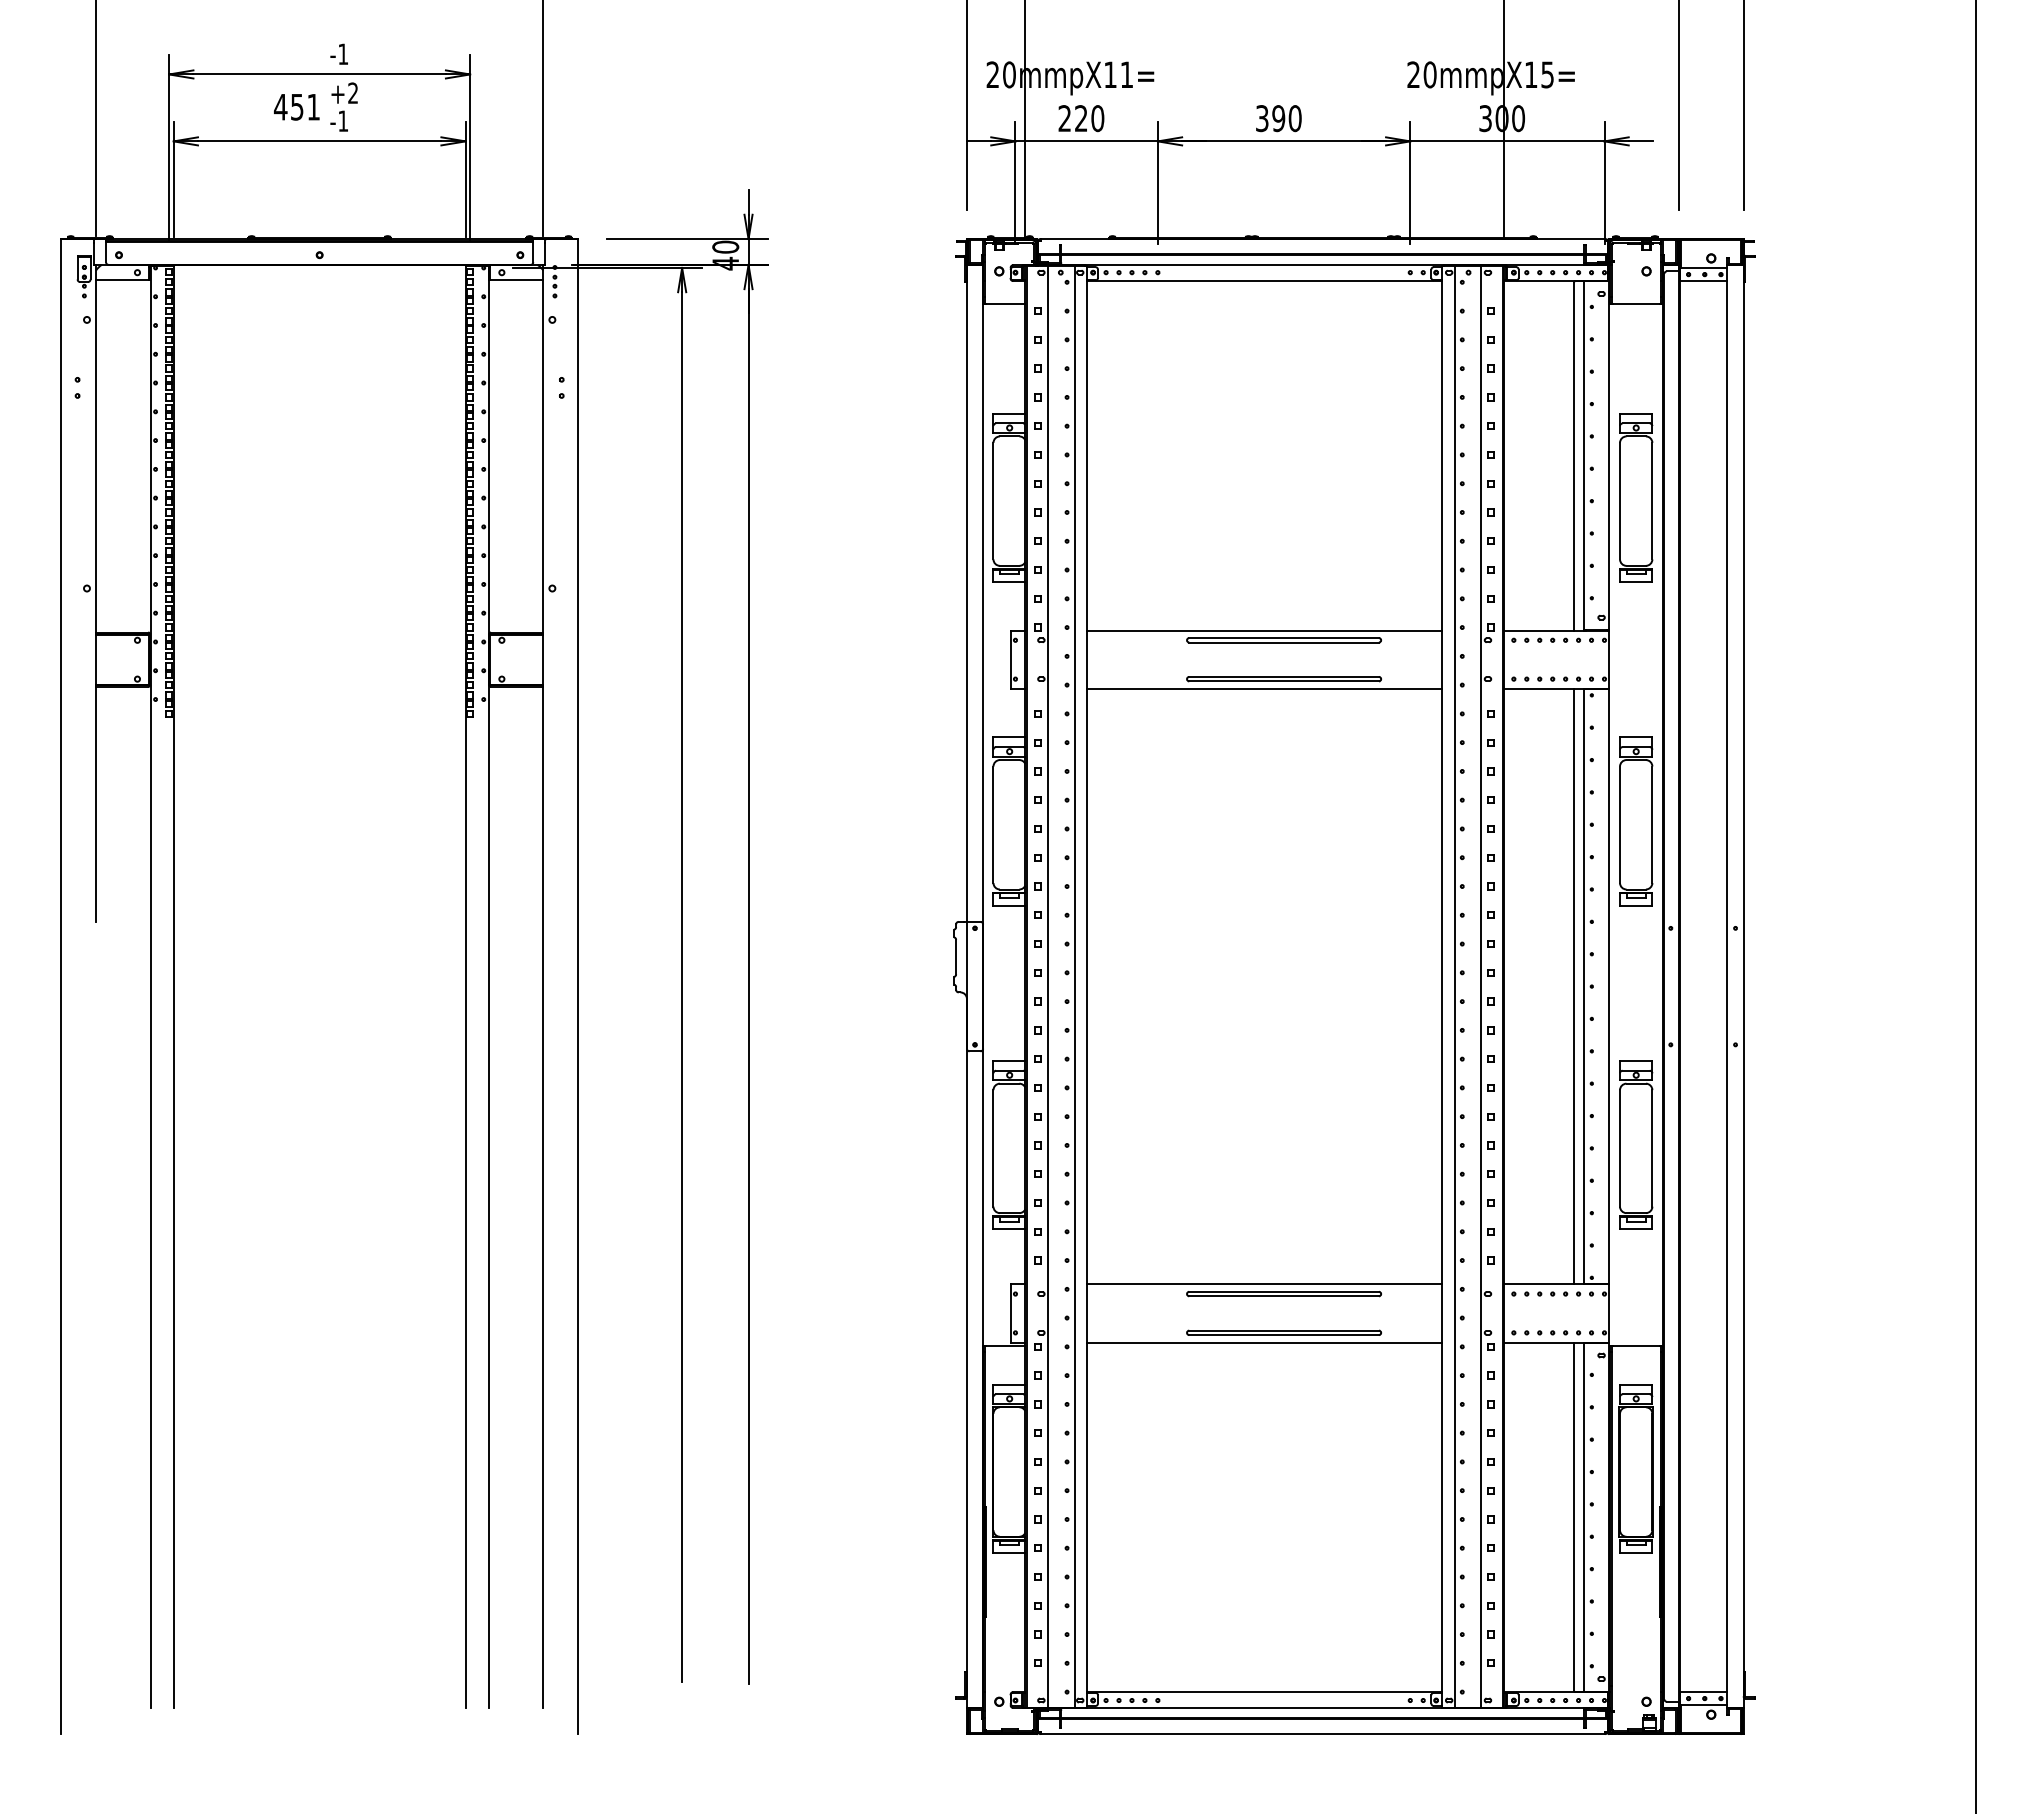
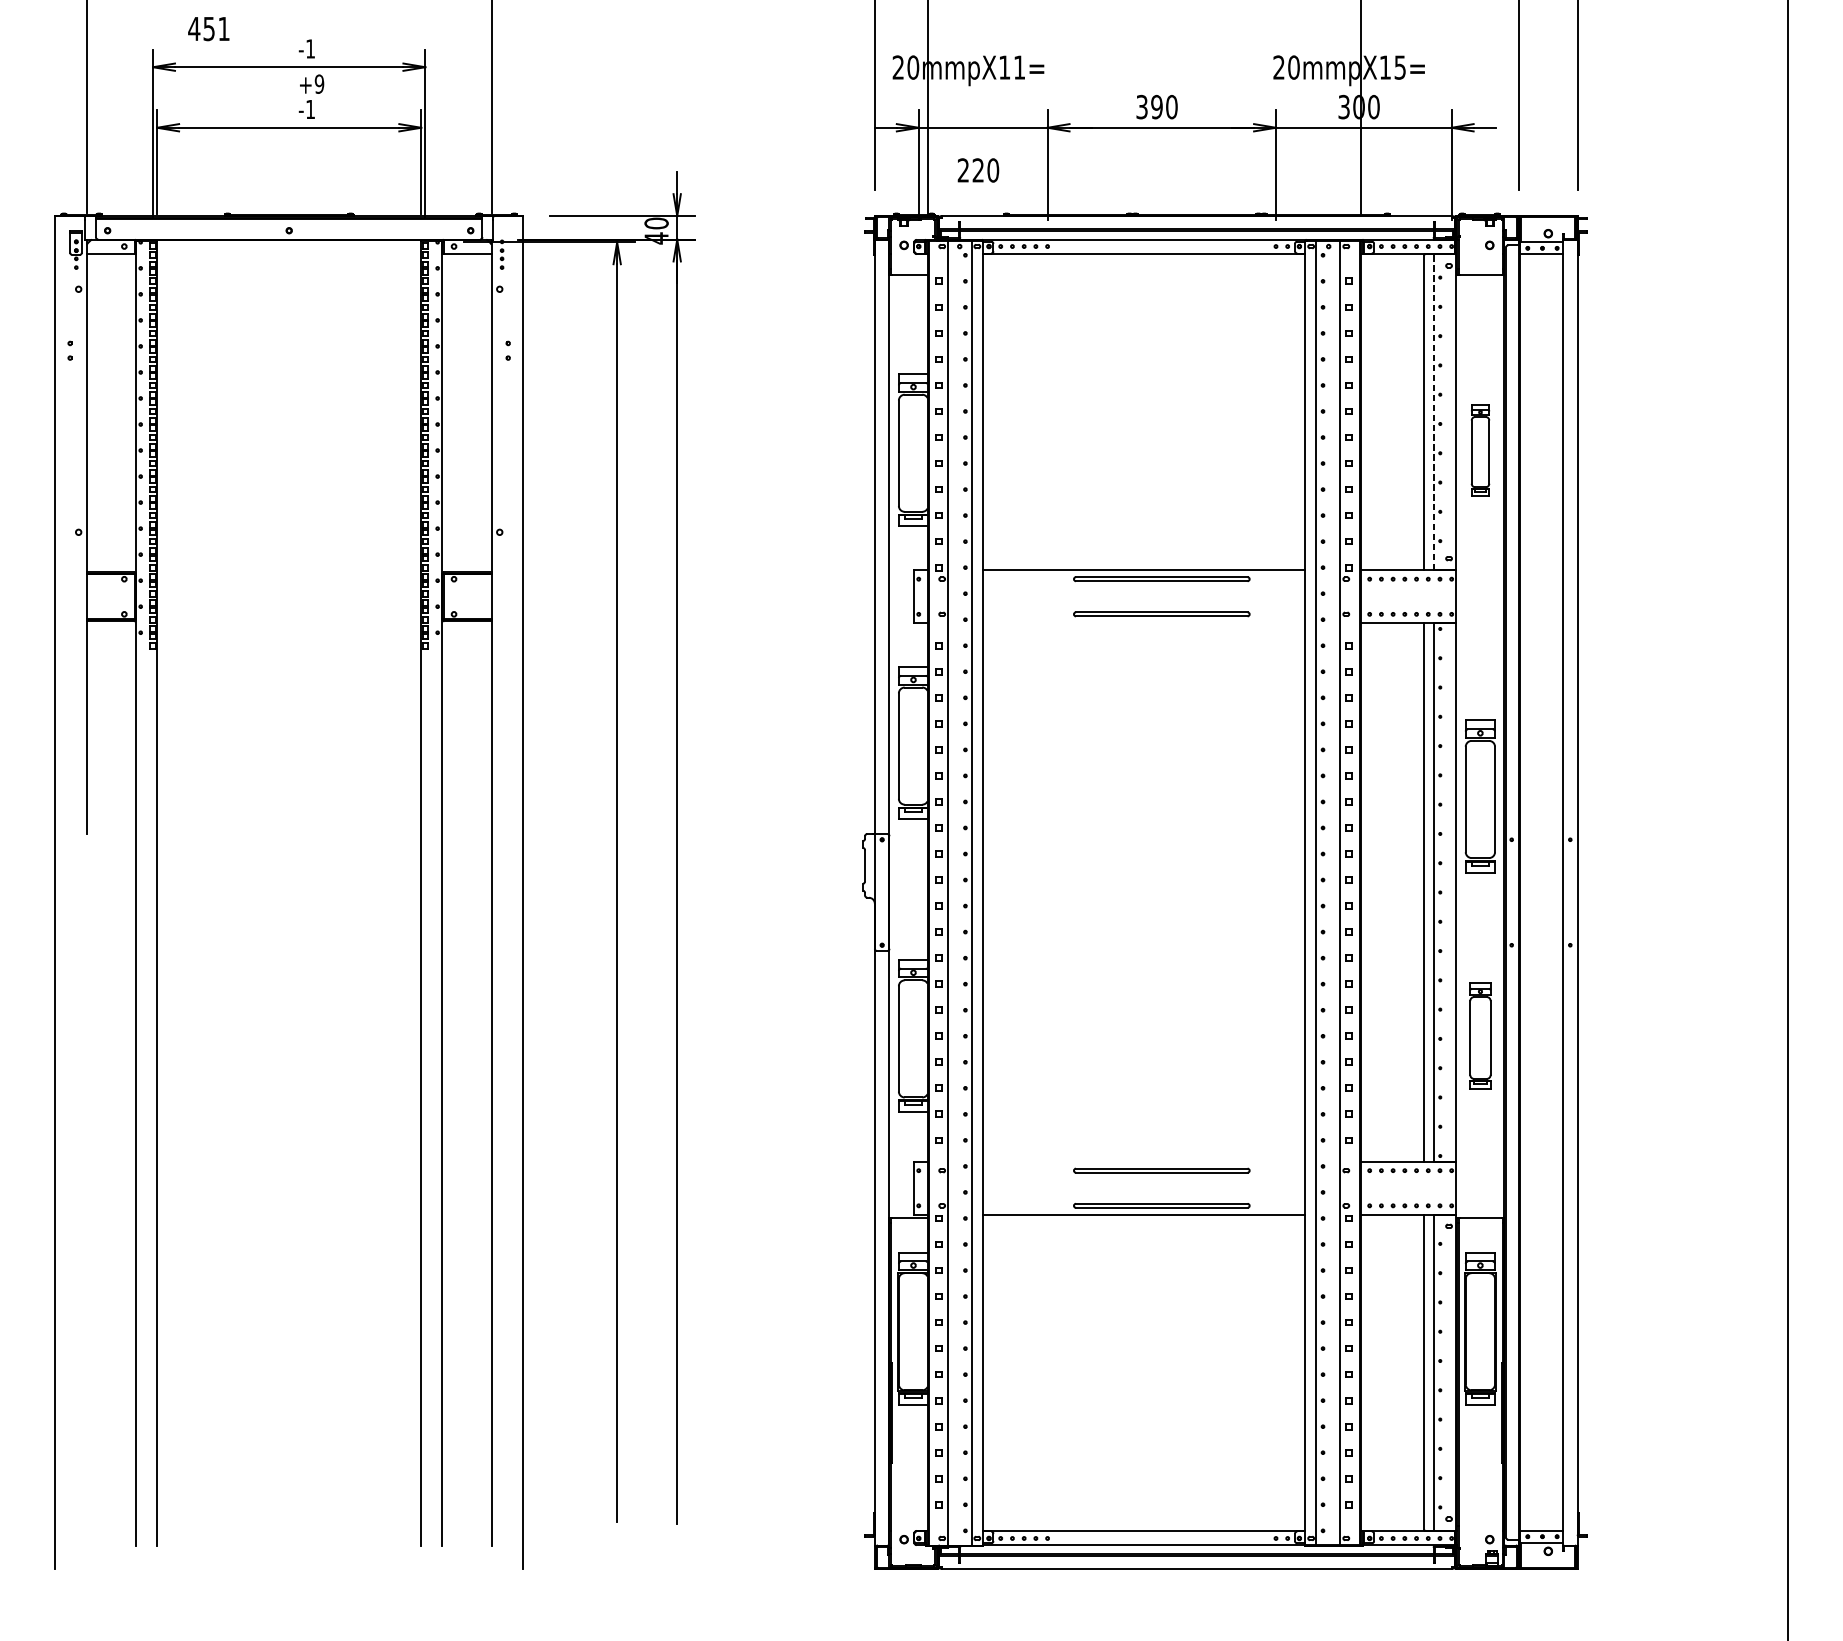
text: (353, 92) -> (319, 83), +2 -> +9
text: (296, 107) -> (208, 29), moved
text: (1081, 118) -> (978, 170), moved
line: (1584, 455) -> (1433, 411), solid -> dashed
part: (1636, 497) -> (1480, 449), size x0.6
line: (1264, 688) -> (1144, 622), removed
part: (1636, 821) -> (1480, 796), moved
part: (1636, 1144) -> (1480, 1035), size x0.7
line: (1264, 1284) -> (1144, 1162), removed

